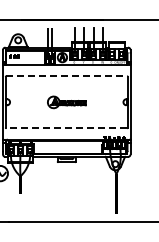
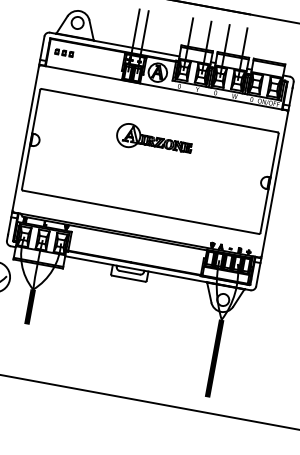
line: (67, 76) -> (160, 111), dashed -> solid
part: (66, 102) -> (153, 140), moved
line: (66, 128) -> (140, 212), dashed -> solid

